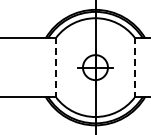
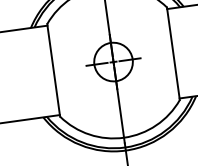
line: (56, 68) -> (53, 71), dashed -> solid
line: (134, 68) -> (173, 55), dashed -> solid

